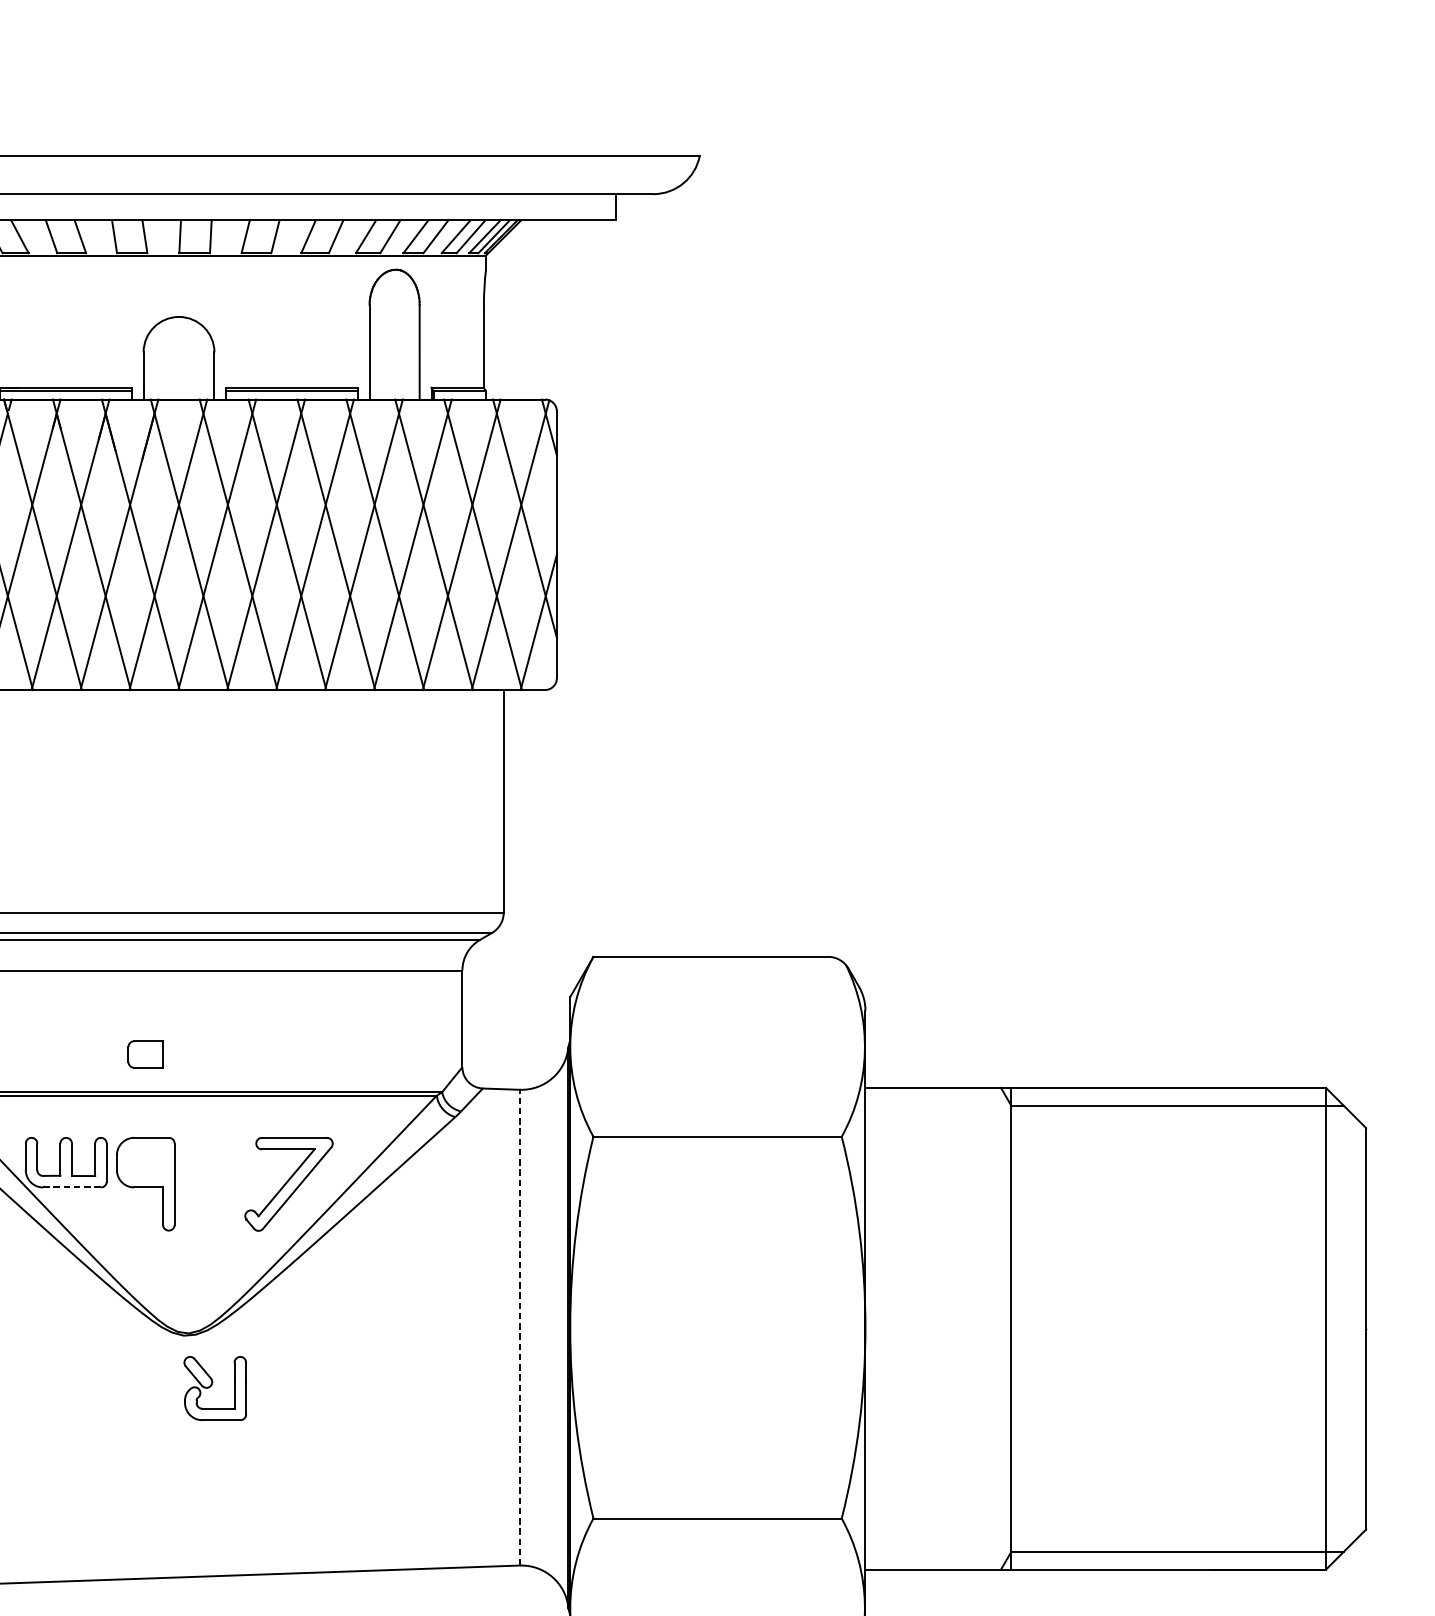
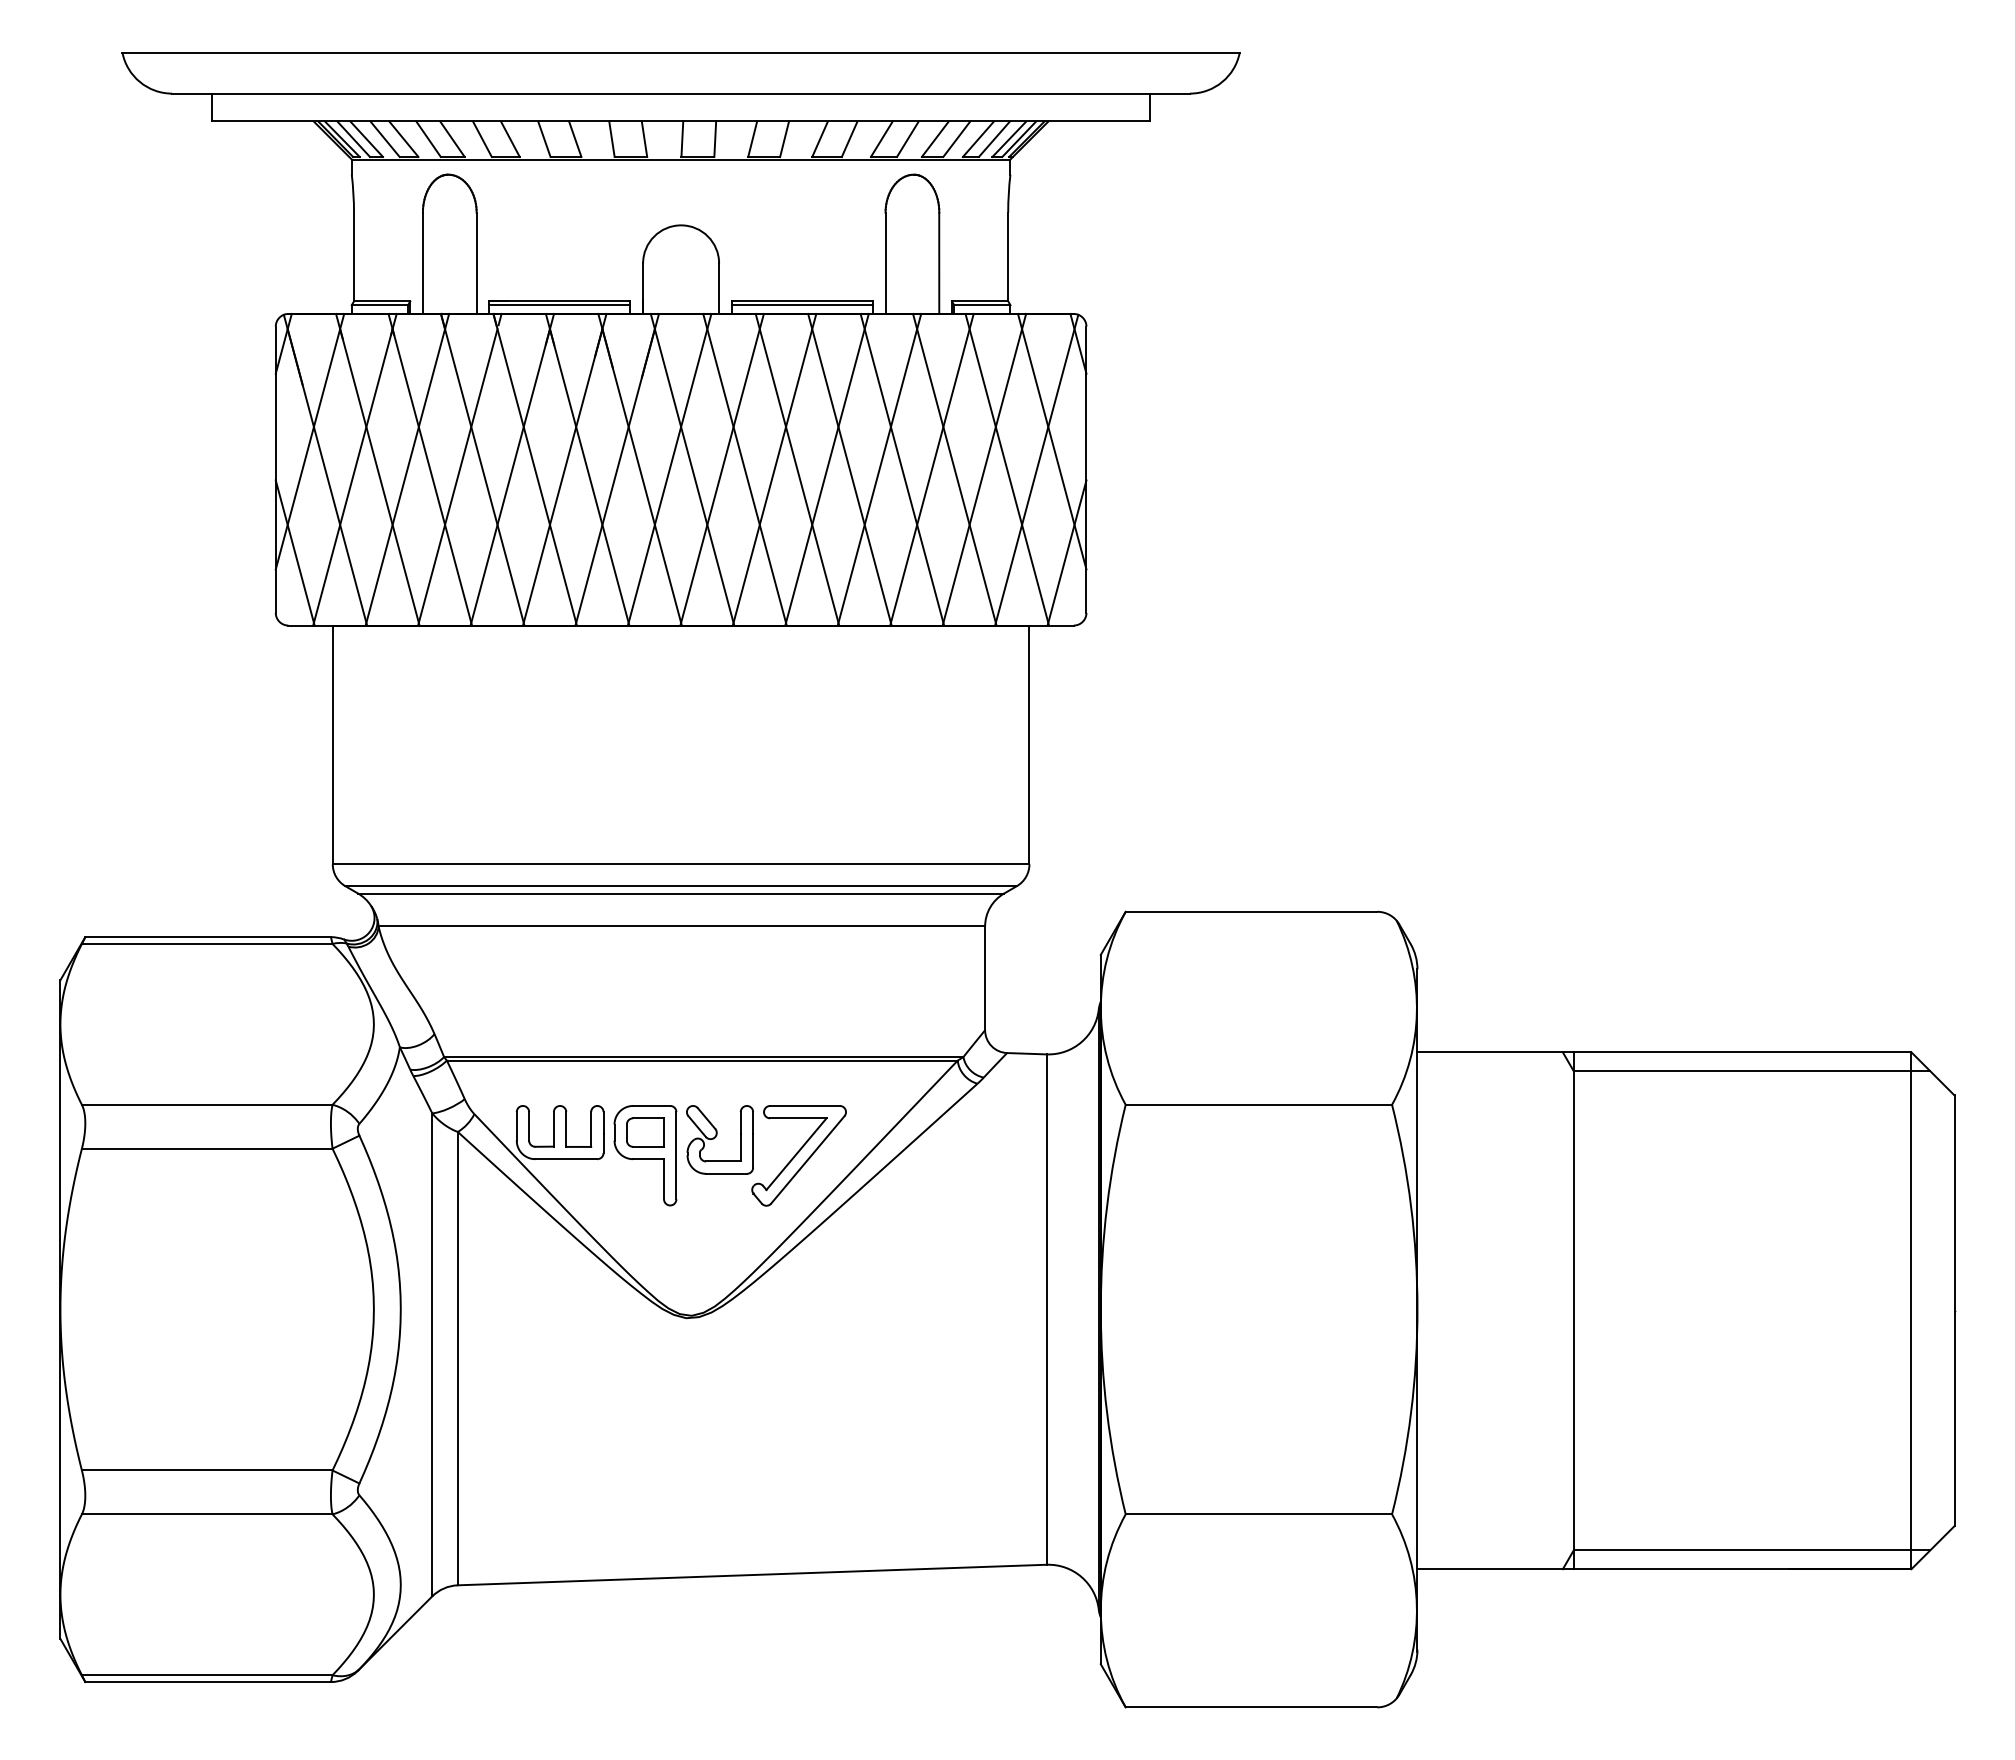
part: (145, 1054) -> (645, 1132), moved
line: (72, 1187) -> (566, 1159), dashed -> solid
line: (519, 1327) -> (1046, 1309), dashed -> solid
part: (214, 1388) -> (719, 1139), moved

